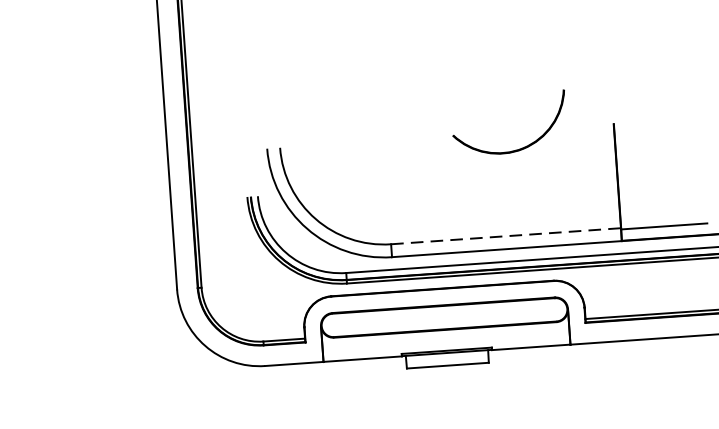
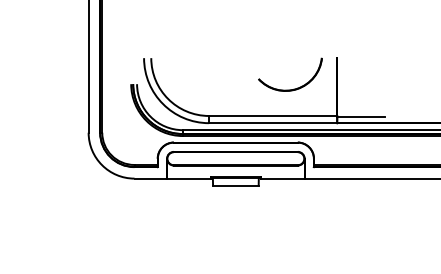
part: (516, 148) -> (293, 88), moved
line: (506, 235) -> (273, 115), dashed -> solid

